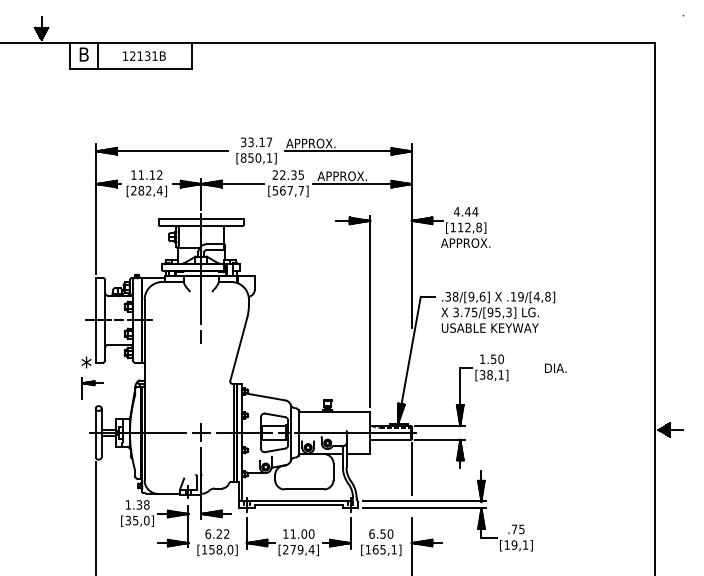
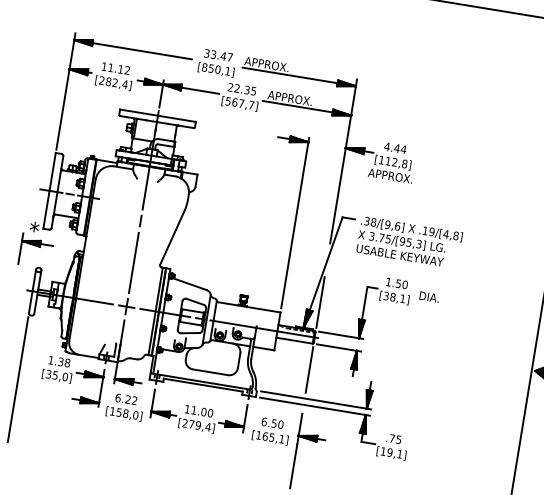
text: (262, 141) -> (224, 55), 33.17 -> 33.47
text: (555, 367) -> (429, 296), moved
line: (201, 383) -> (134, 262), added
part: (92, 388) -> (36, 251), size x1.67
line: (411, 393) -> (320, 302), added

